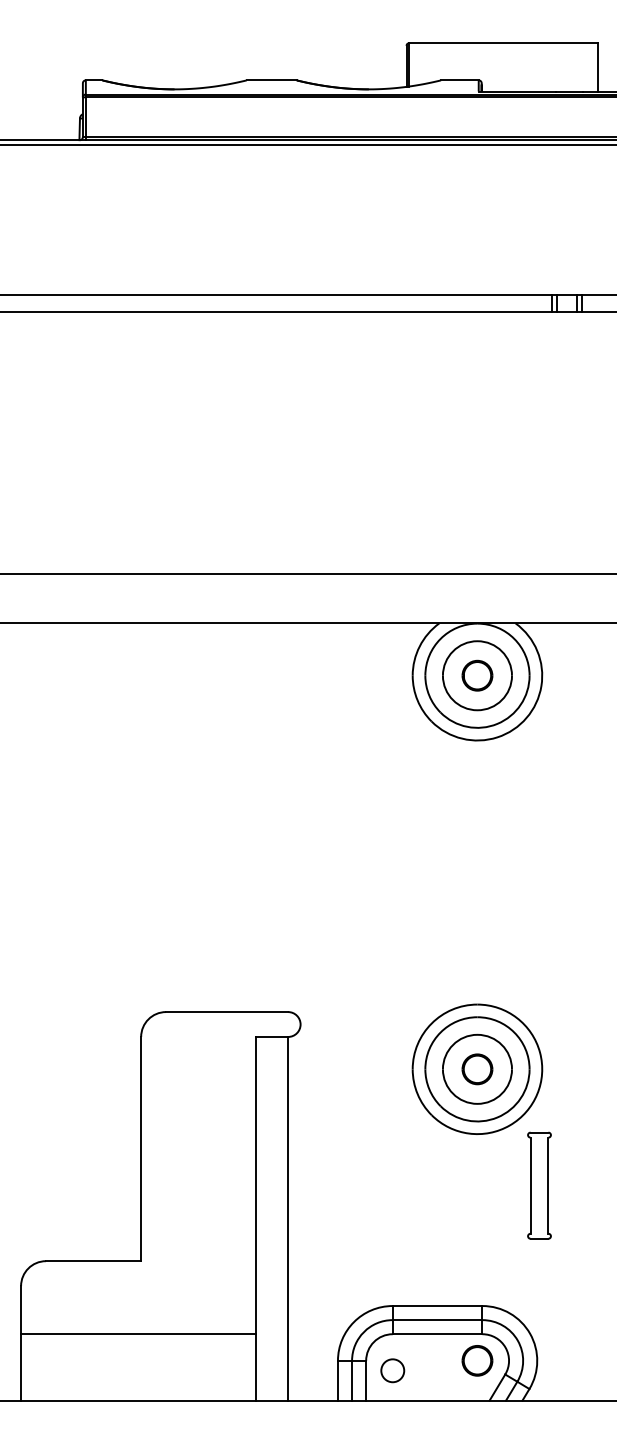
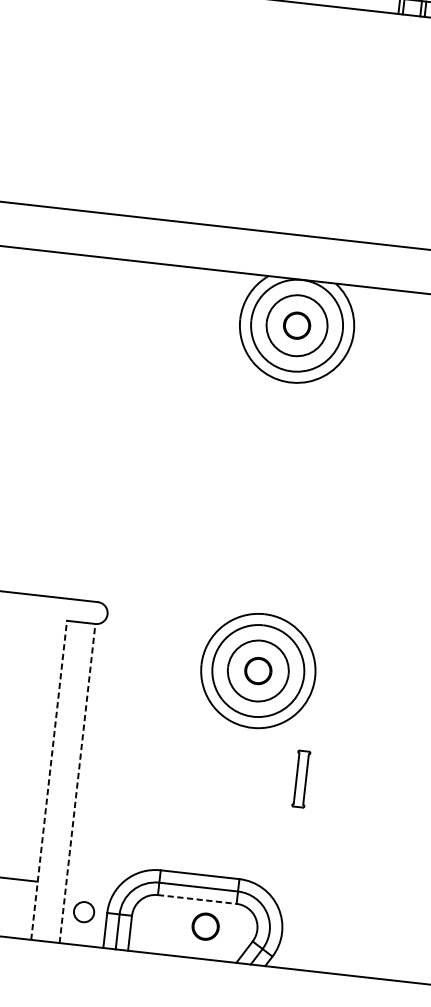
part: (539, 1185) -> (301, 779), size x0.6
line: (255, 1218) -> (48, 780), solid -> dashed
line: (288, 1218) -> (77, 783), solid -> dashed
line: (437, 1334) -> (197, 899), solid -> dashed
part: (477, 1360) -> (205, 926), moved
circle: (392, 1370) -> (83, 911), moved

